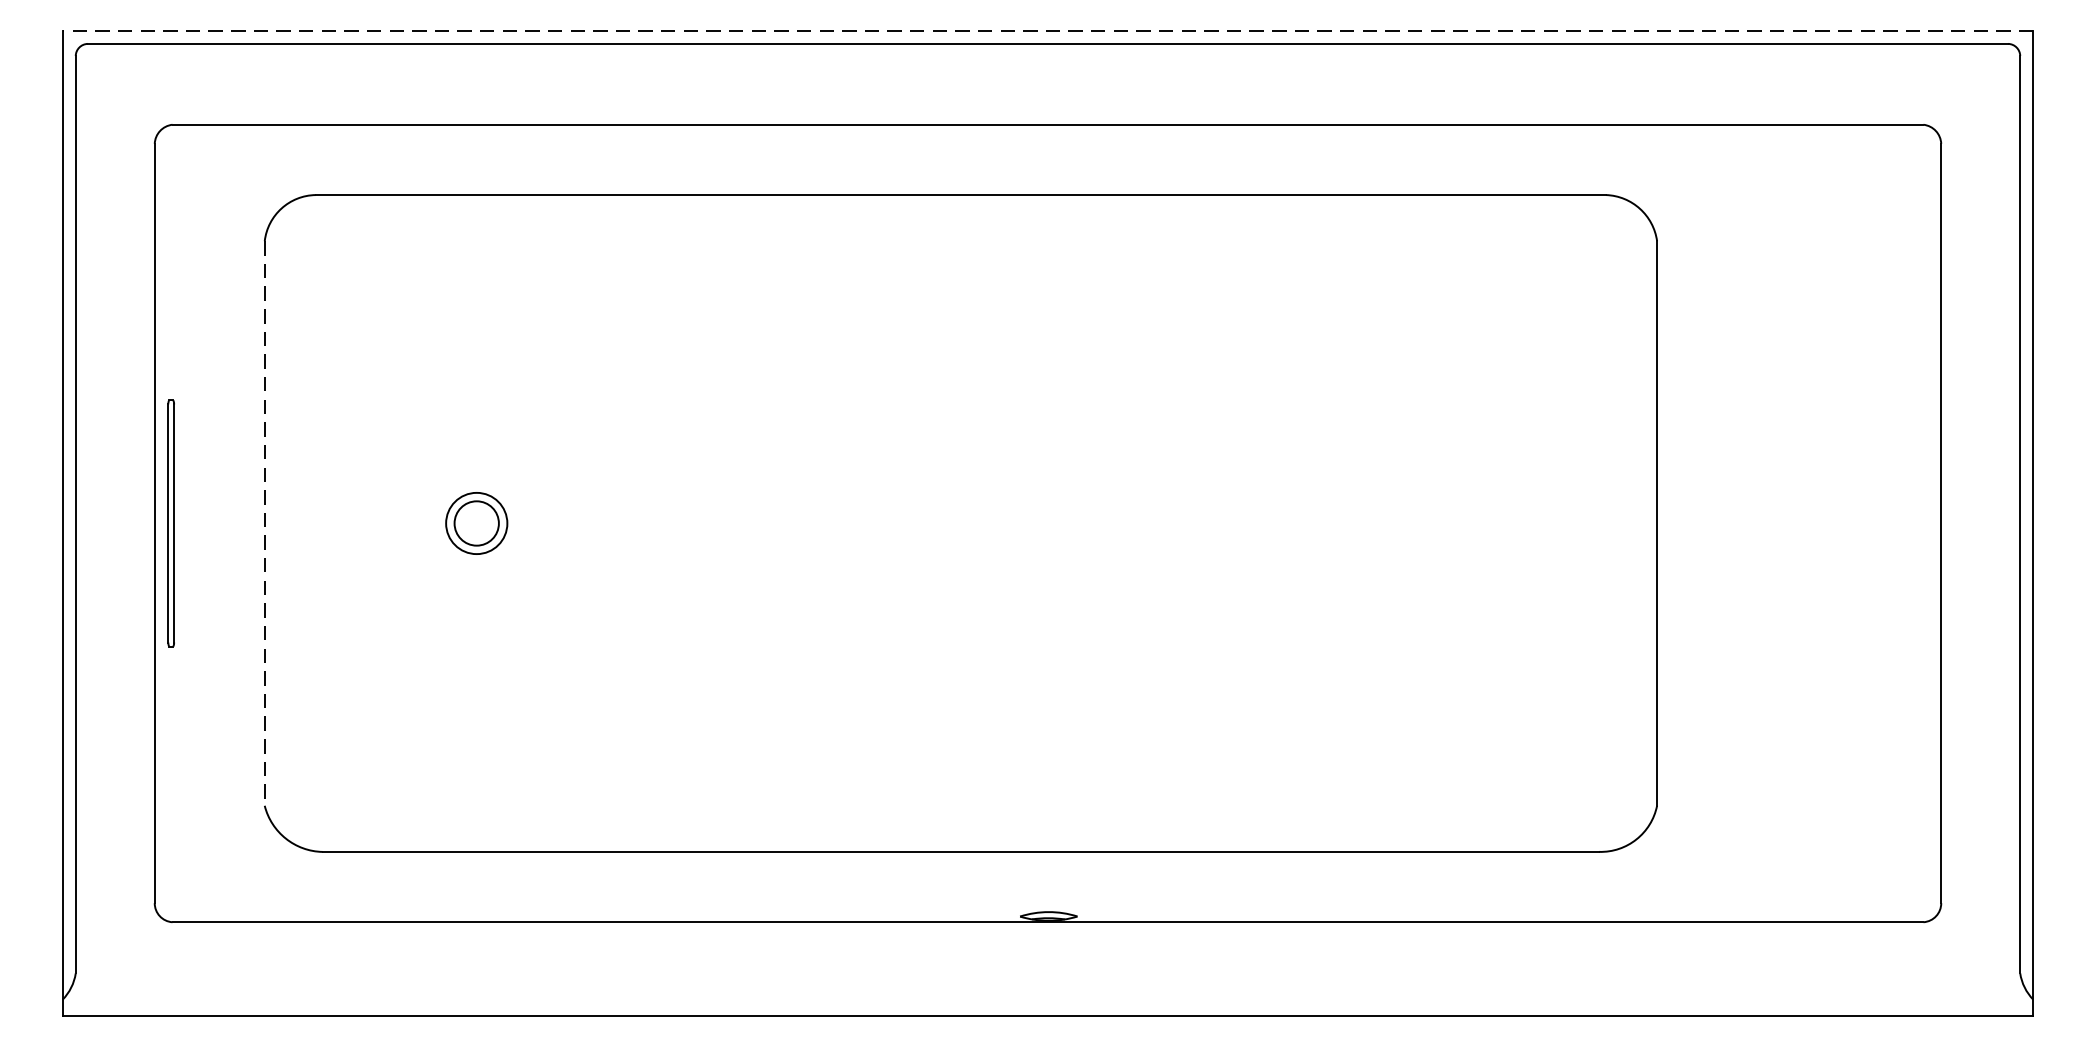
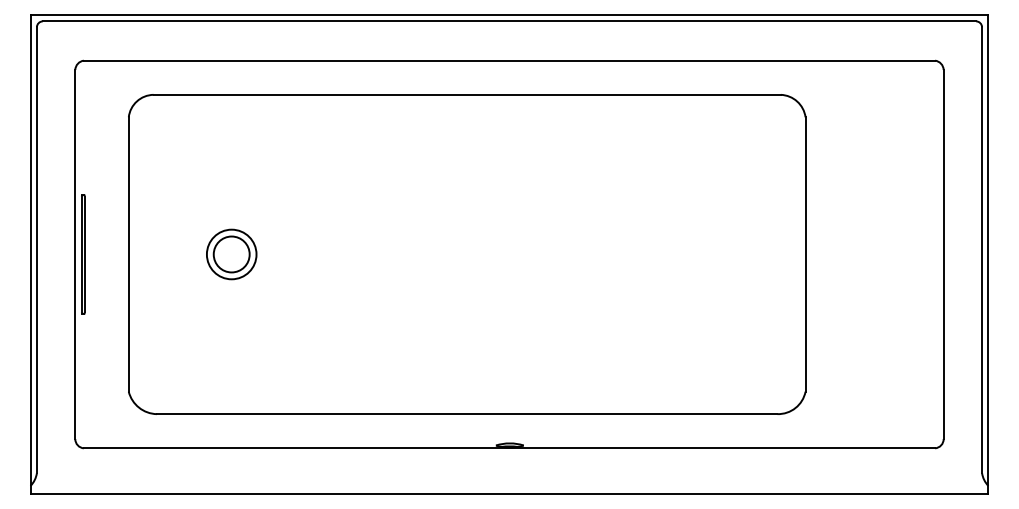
line: (1048, 31) -> (509, 15), dashed -> solid
line: (264, 523) -> (128, 254), dashed -> solid
part: (476, 523) -> (231, 254), size x1.67

